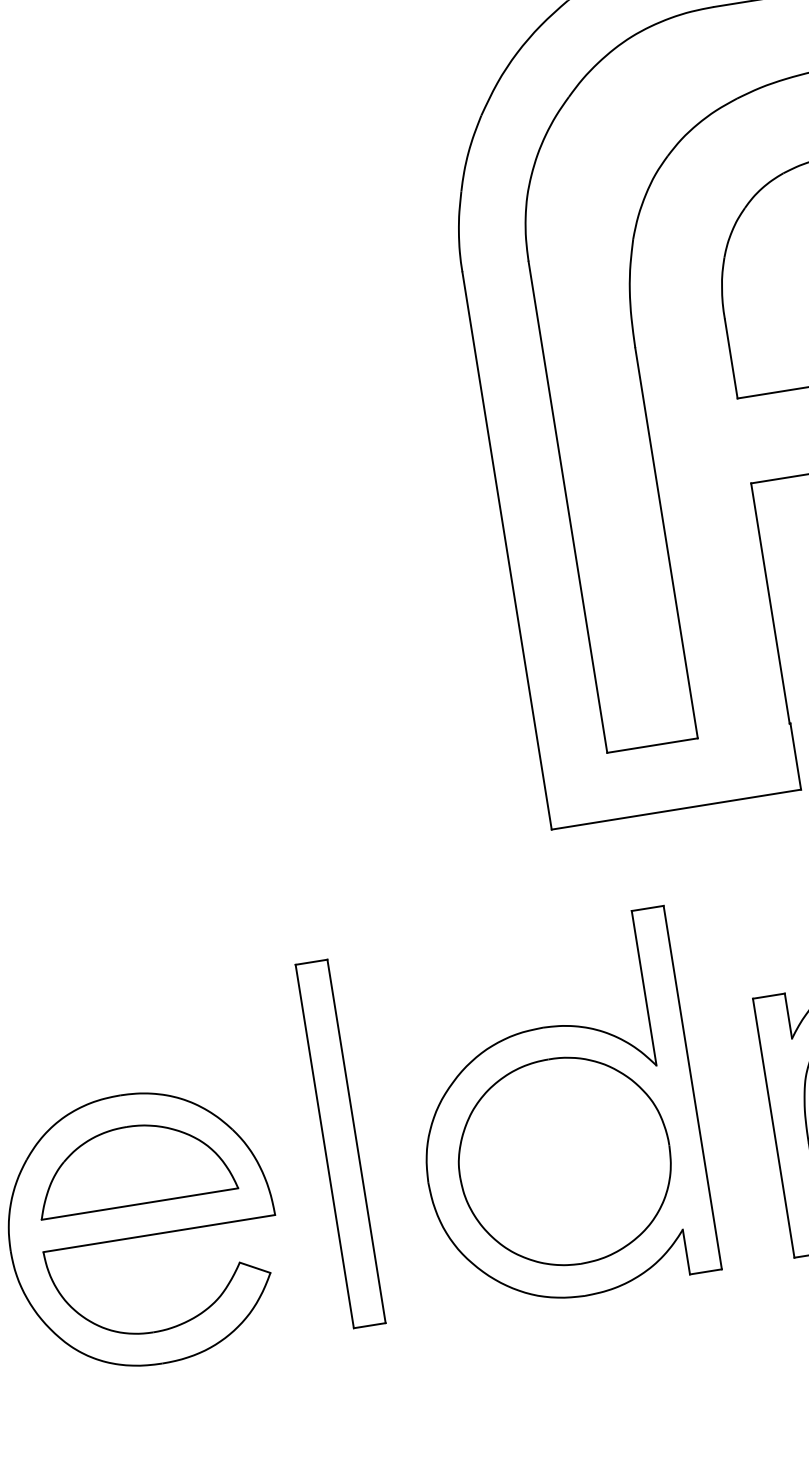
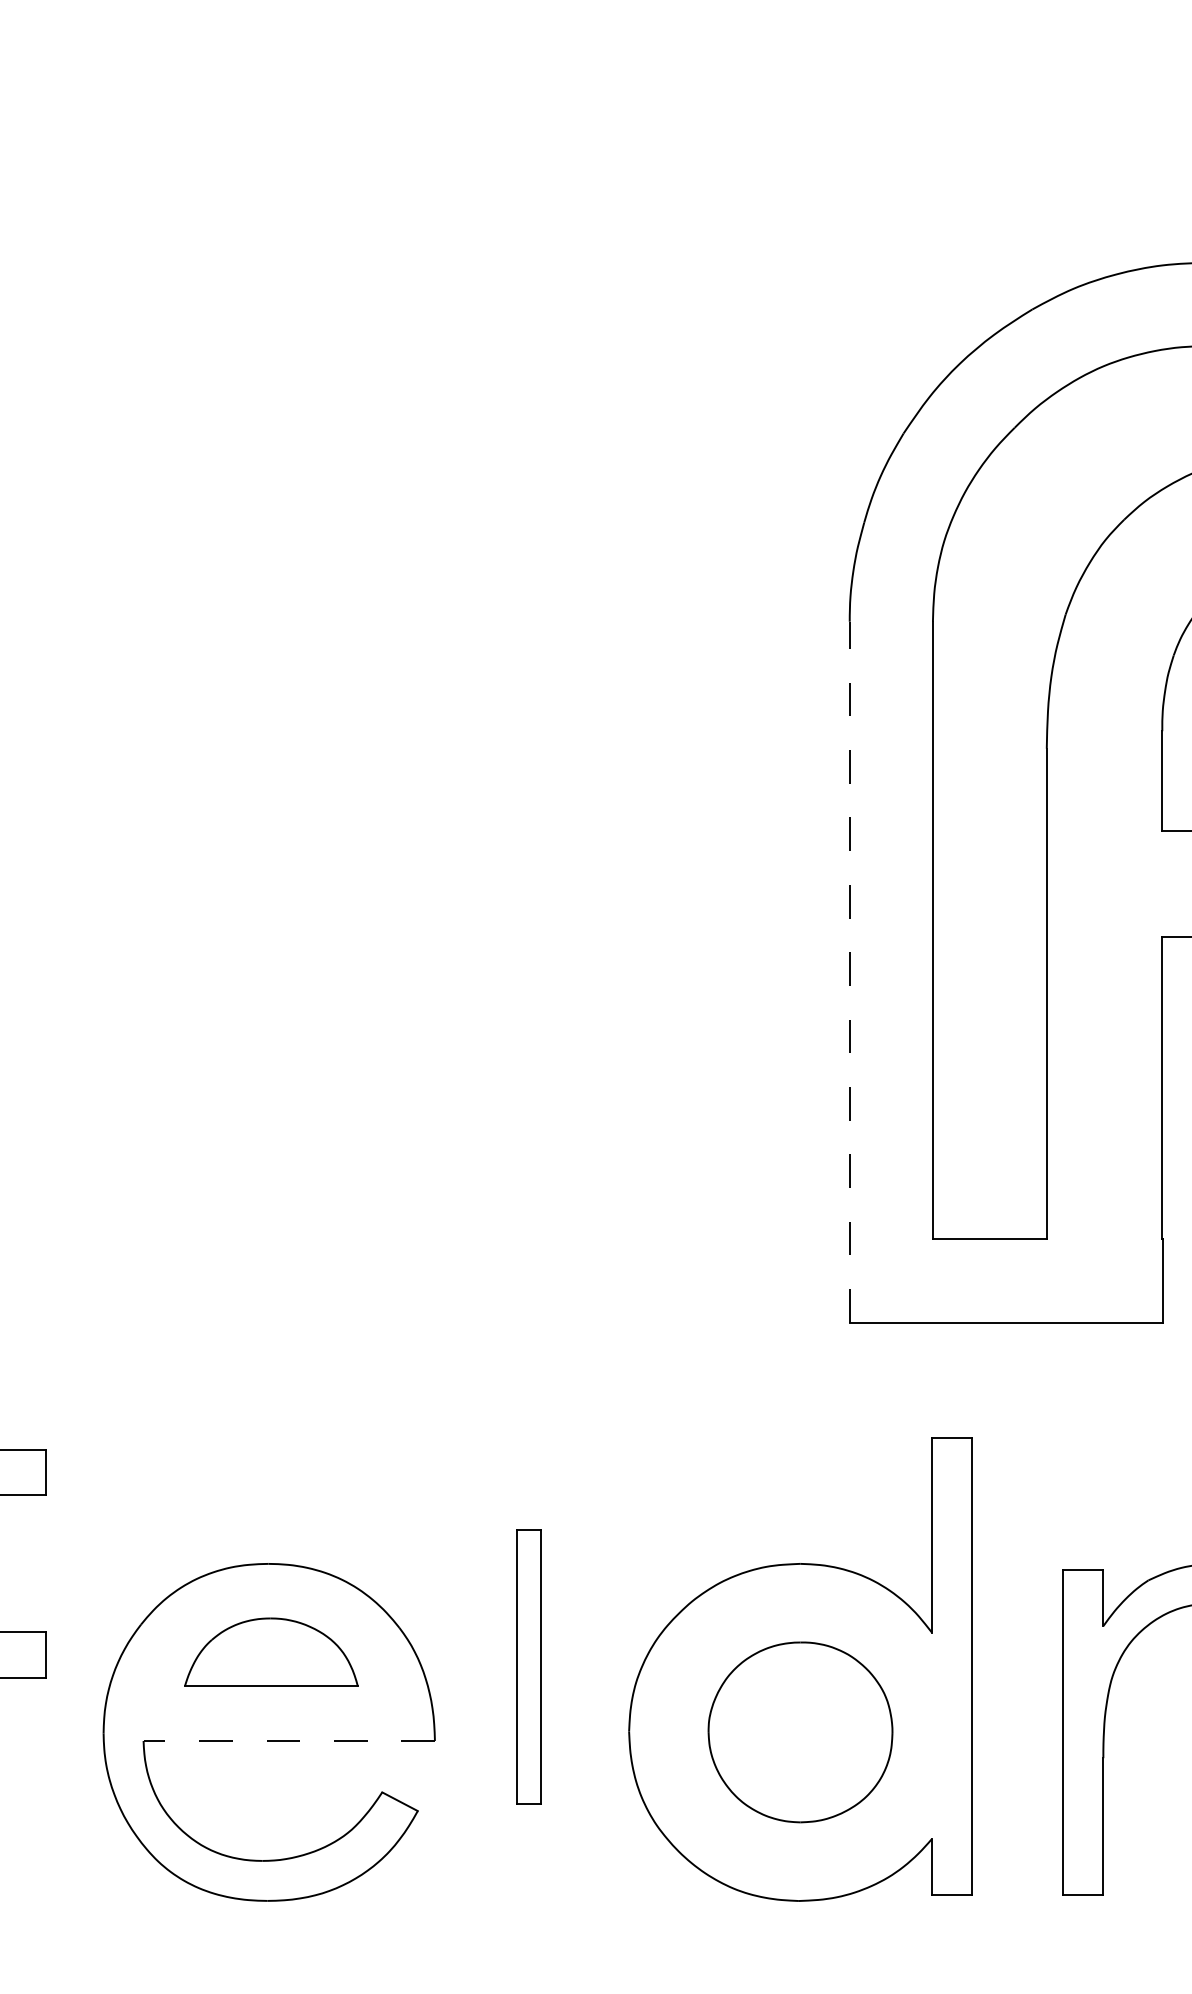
line: (506, 550) -> (849, 971), solid -> dashed
part: (340, 1143) -> (528, 1666), size x0.6
part: (564, 1161) -> (800, 1732), size x0.7
part: (133, 1165) -> (271, 1652), size x0.7
line: (159, 1233) -> (289, 1740), solid -> dashed

